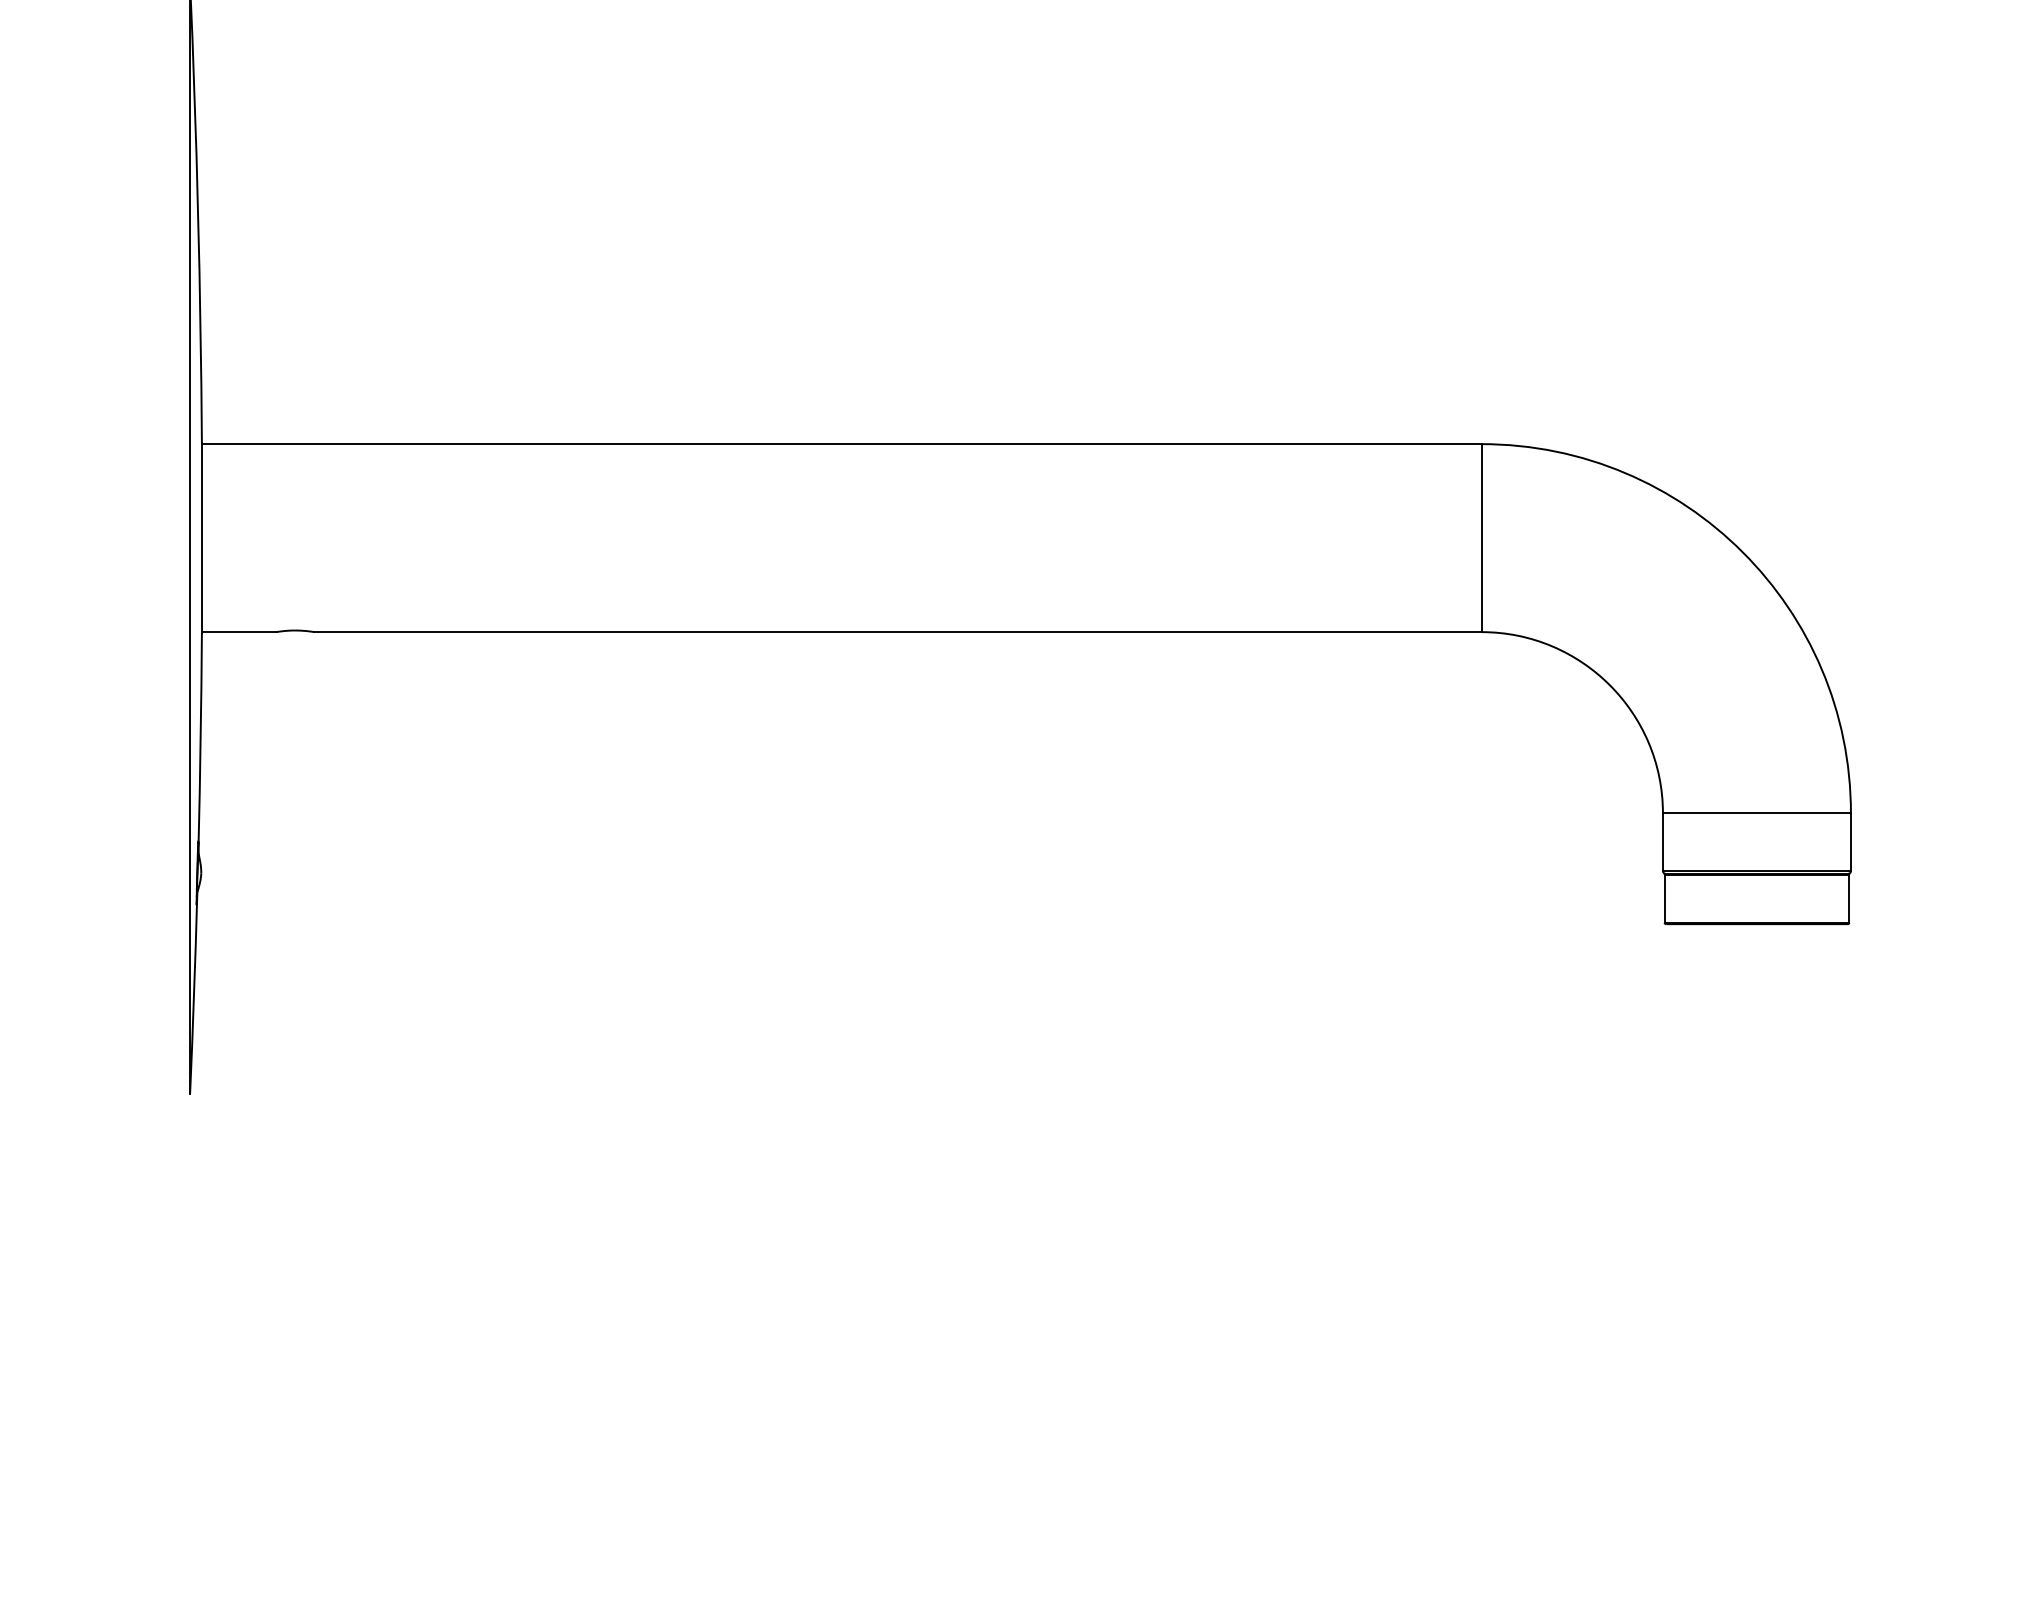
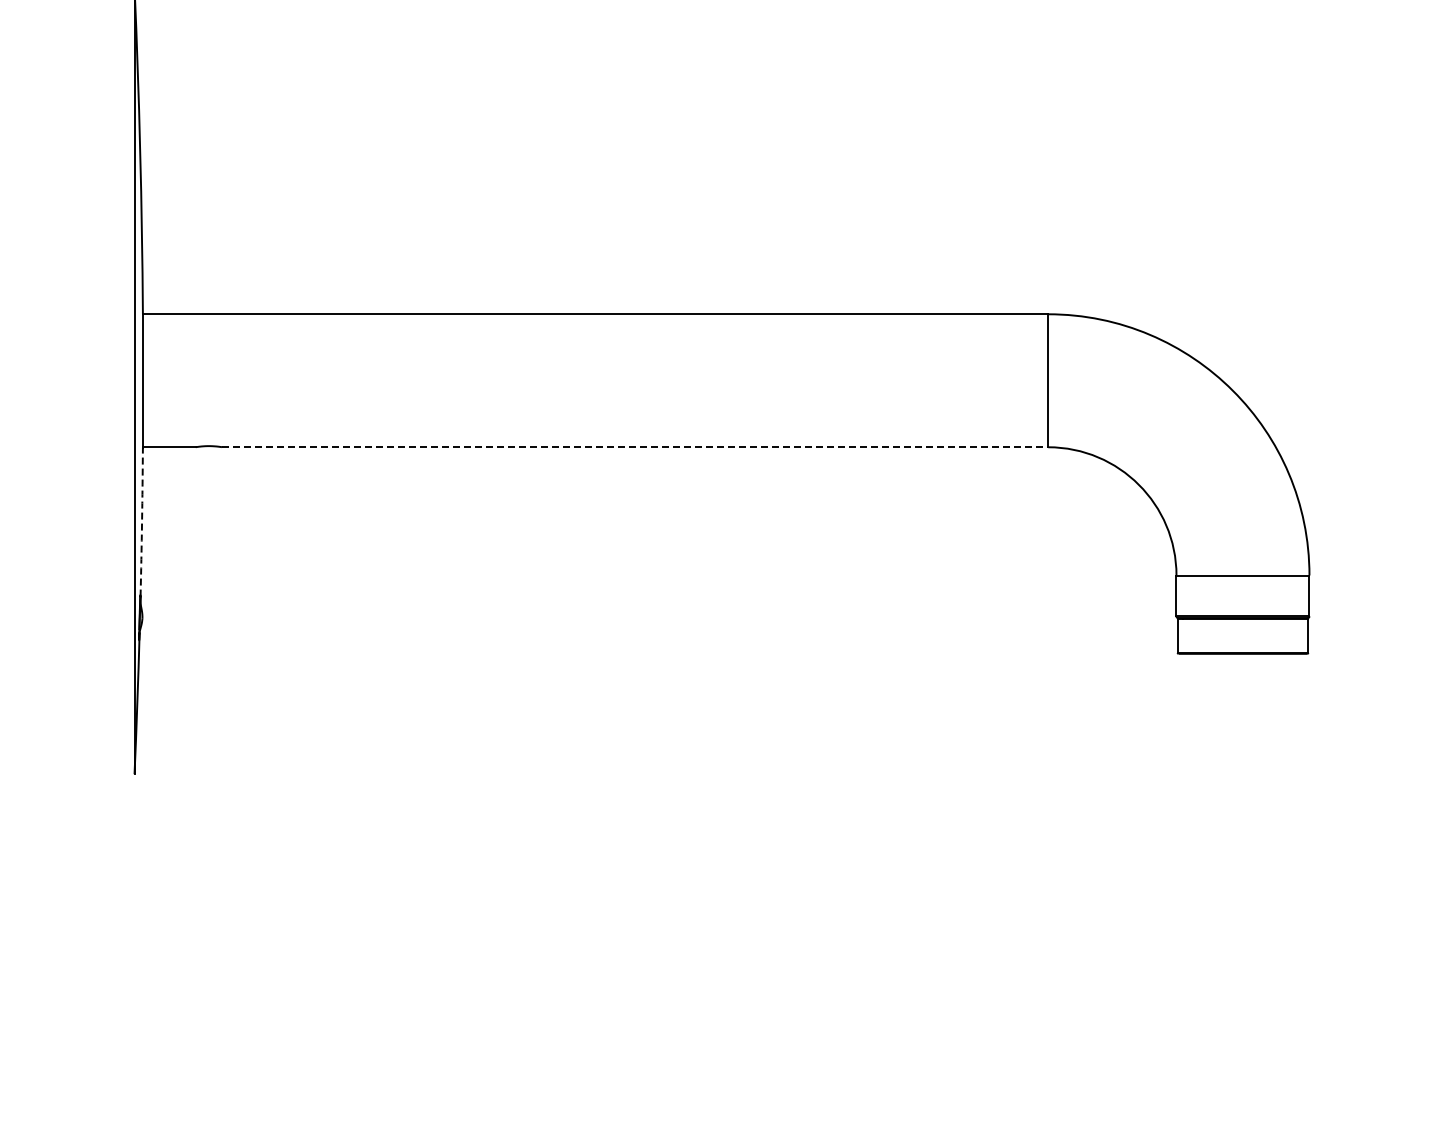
line: (898, 632) -> (635, 447), solid -> dashed
arc: (201, 738) -> (142, 522), solid -> dashed

